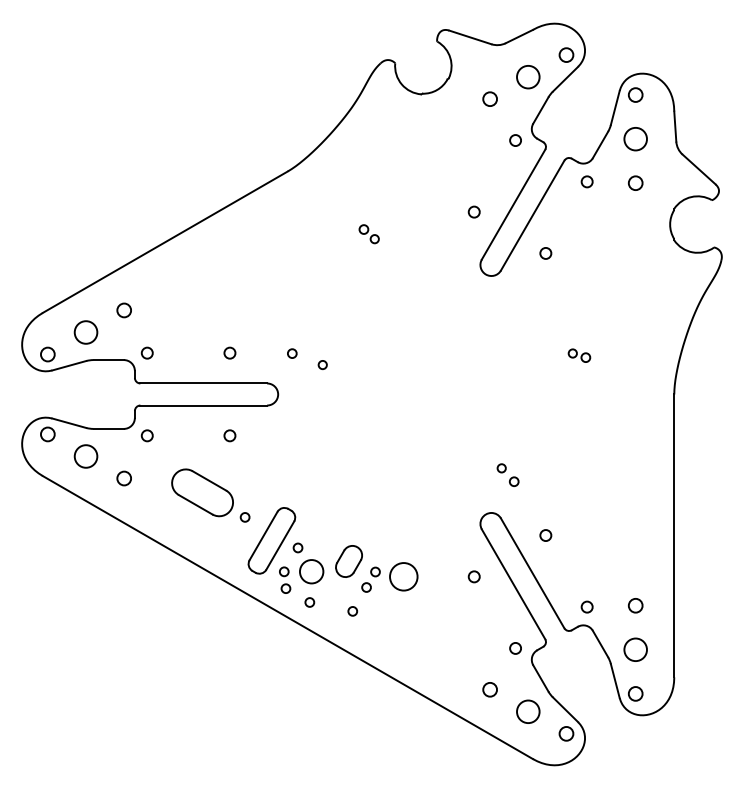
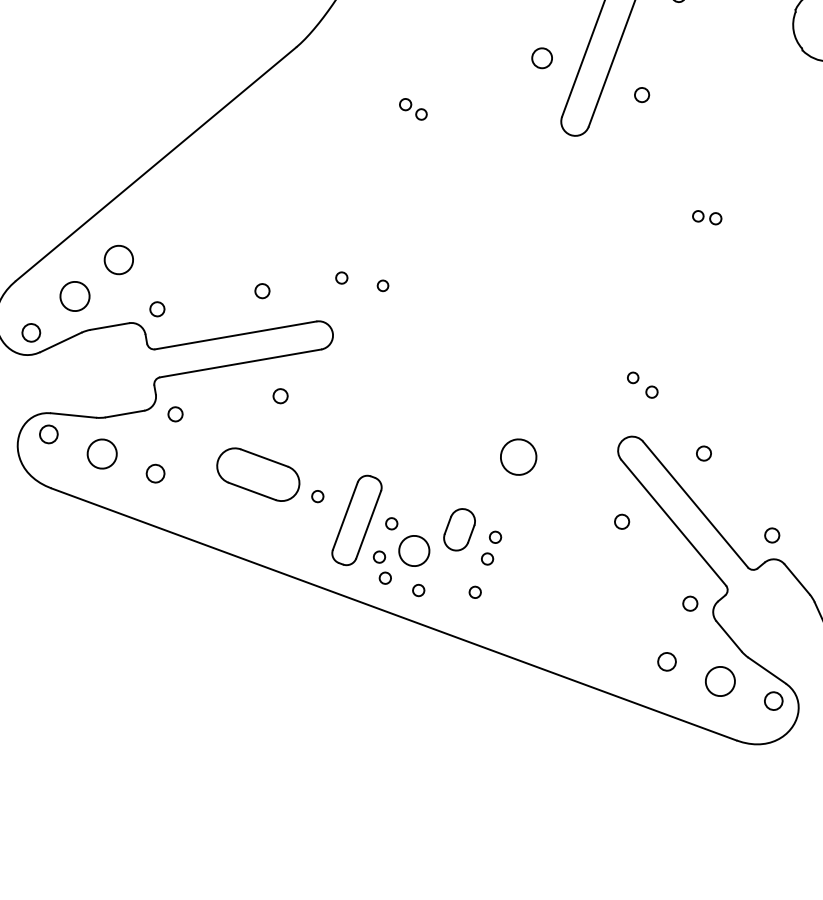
circle: (473, 211) -> (540, 57), size x1.4
circle: (123, 310) -> (117, 260), size x1.6
circle: (403, 576) -> (518, 456), moved

